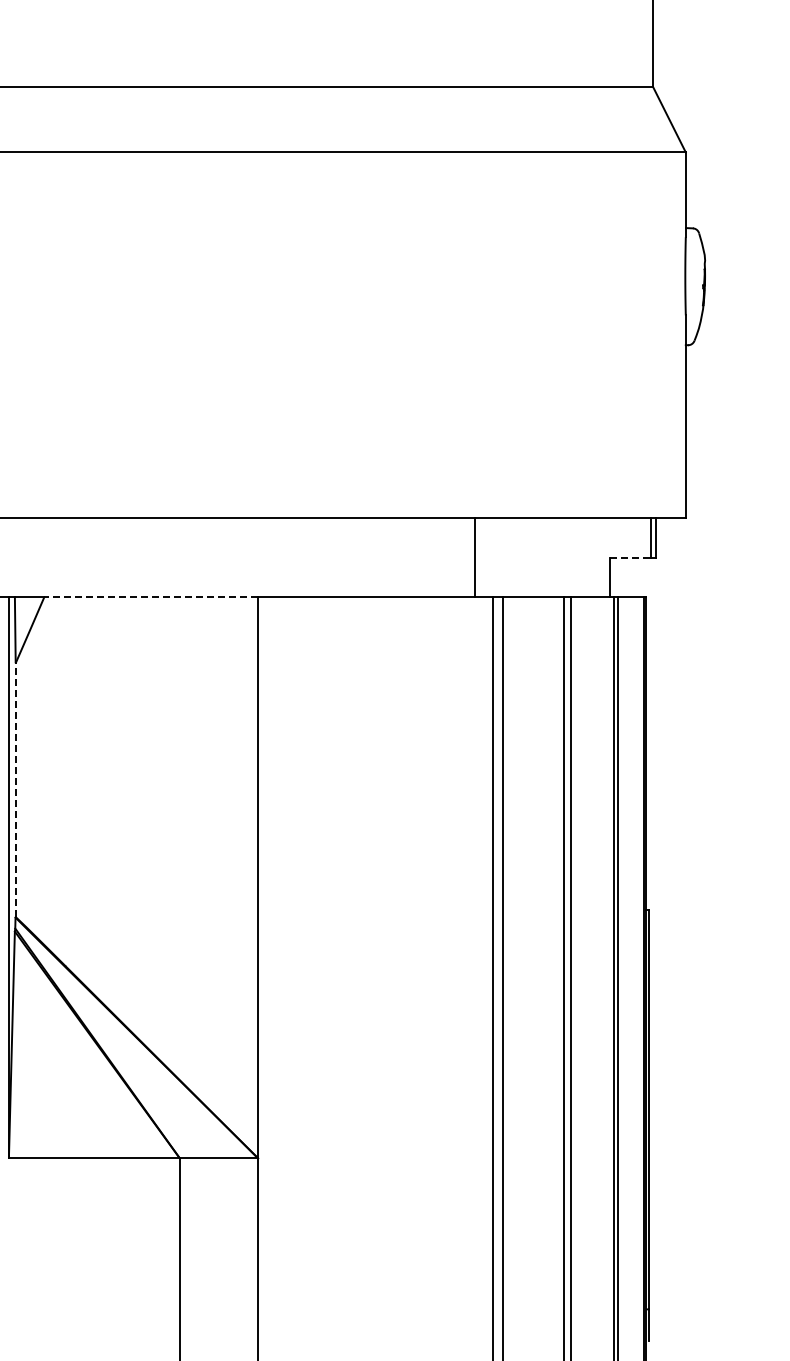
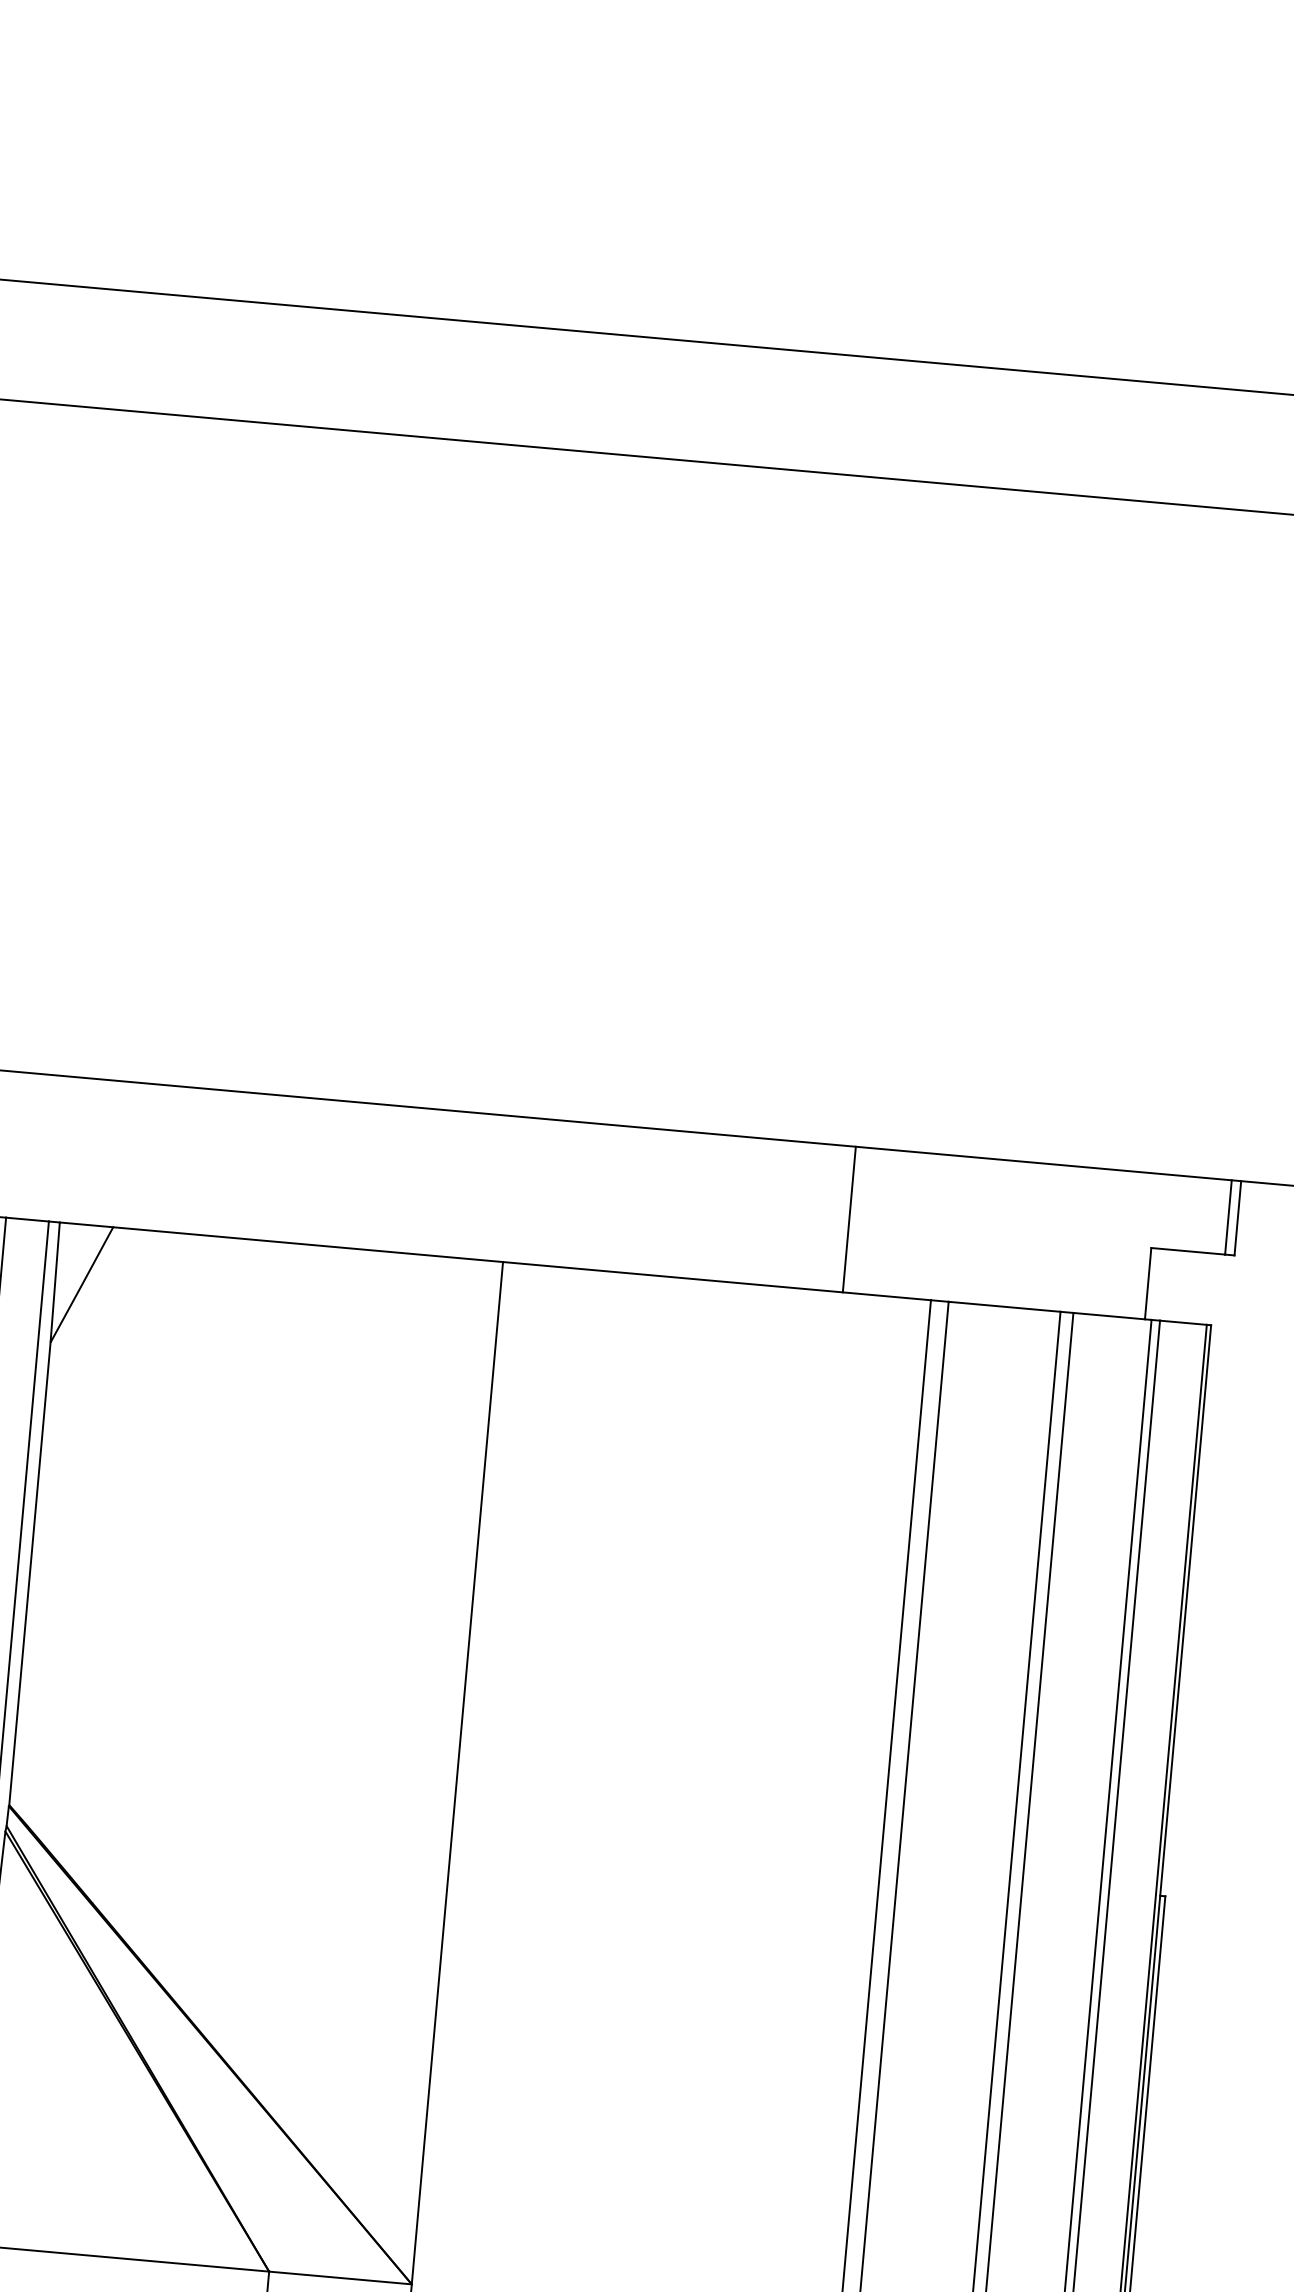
line: (475, 557) -> (849, 1219), moved
line: (630, 558) -> (1188, 1251), dashed -> solid
line: (151, 597) -> (308, 1244), dashed -> solid
line: (15, 790) -> (29, 1574), dashed -> solid

